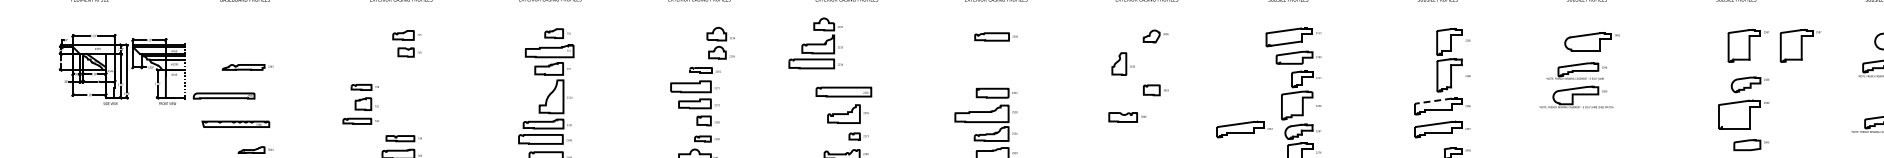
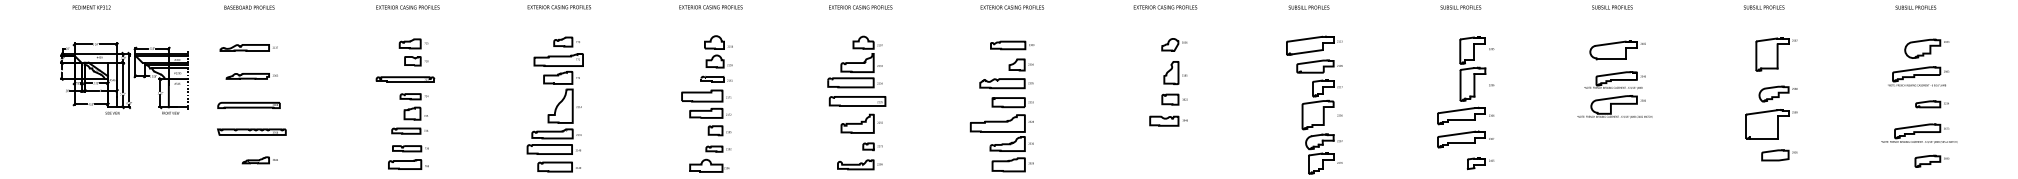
part: (244, 38) -> (248, 47), added
part: (720, 42) -> (718, 51), moved
part: (815, 42) -> (854, 61), moved
part: (1800, 45) -> (1829, 54), removed
part: (1123, 63) -> (1175, 72), moved
part: (990, 64) -> (1006, 73), added
part: (398, 70) -> (405, 79), added
part: (1576, 85) -> (1614, 94), moved
part: (223, 95) -> (248, 104), moved
line: (1433, 101) -> (1456, 110), dashed -> solid
part: (360, 103) -> (409, 113), moved
part: (1127, 116) -> (1168, 120), moved
part: (235, 123) -> (251, 131), moved
part: (1244, 129) -> (1264, 139), removed

